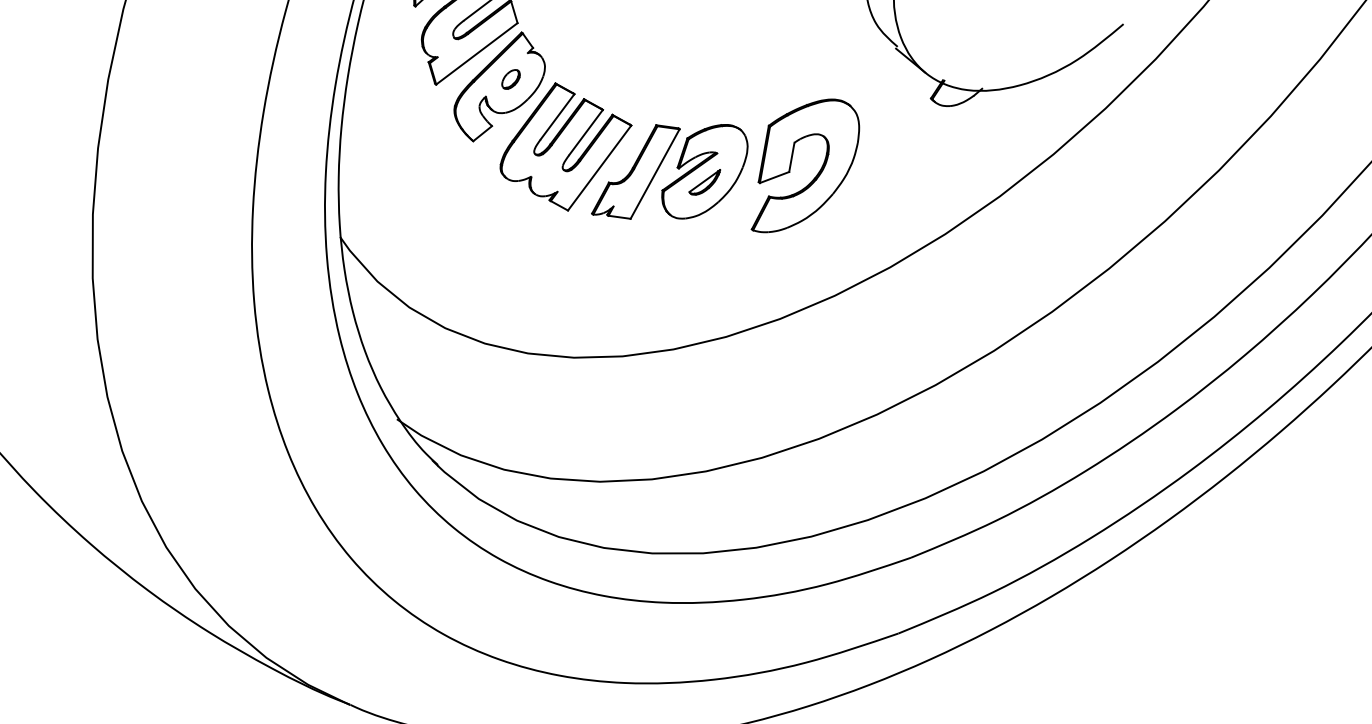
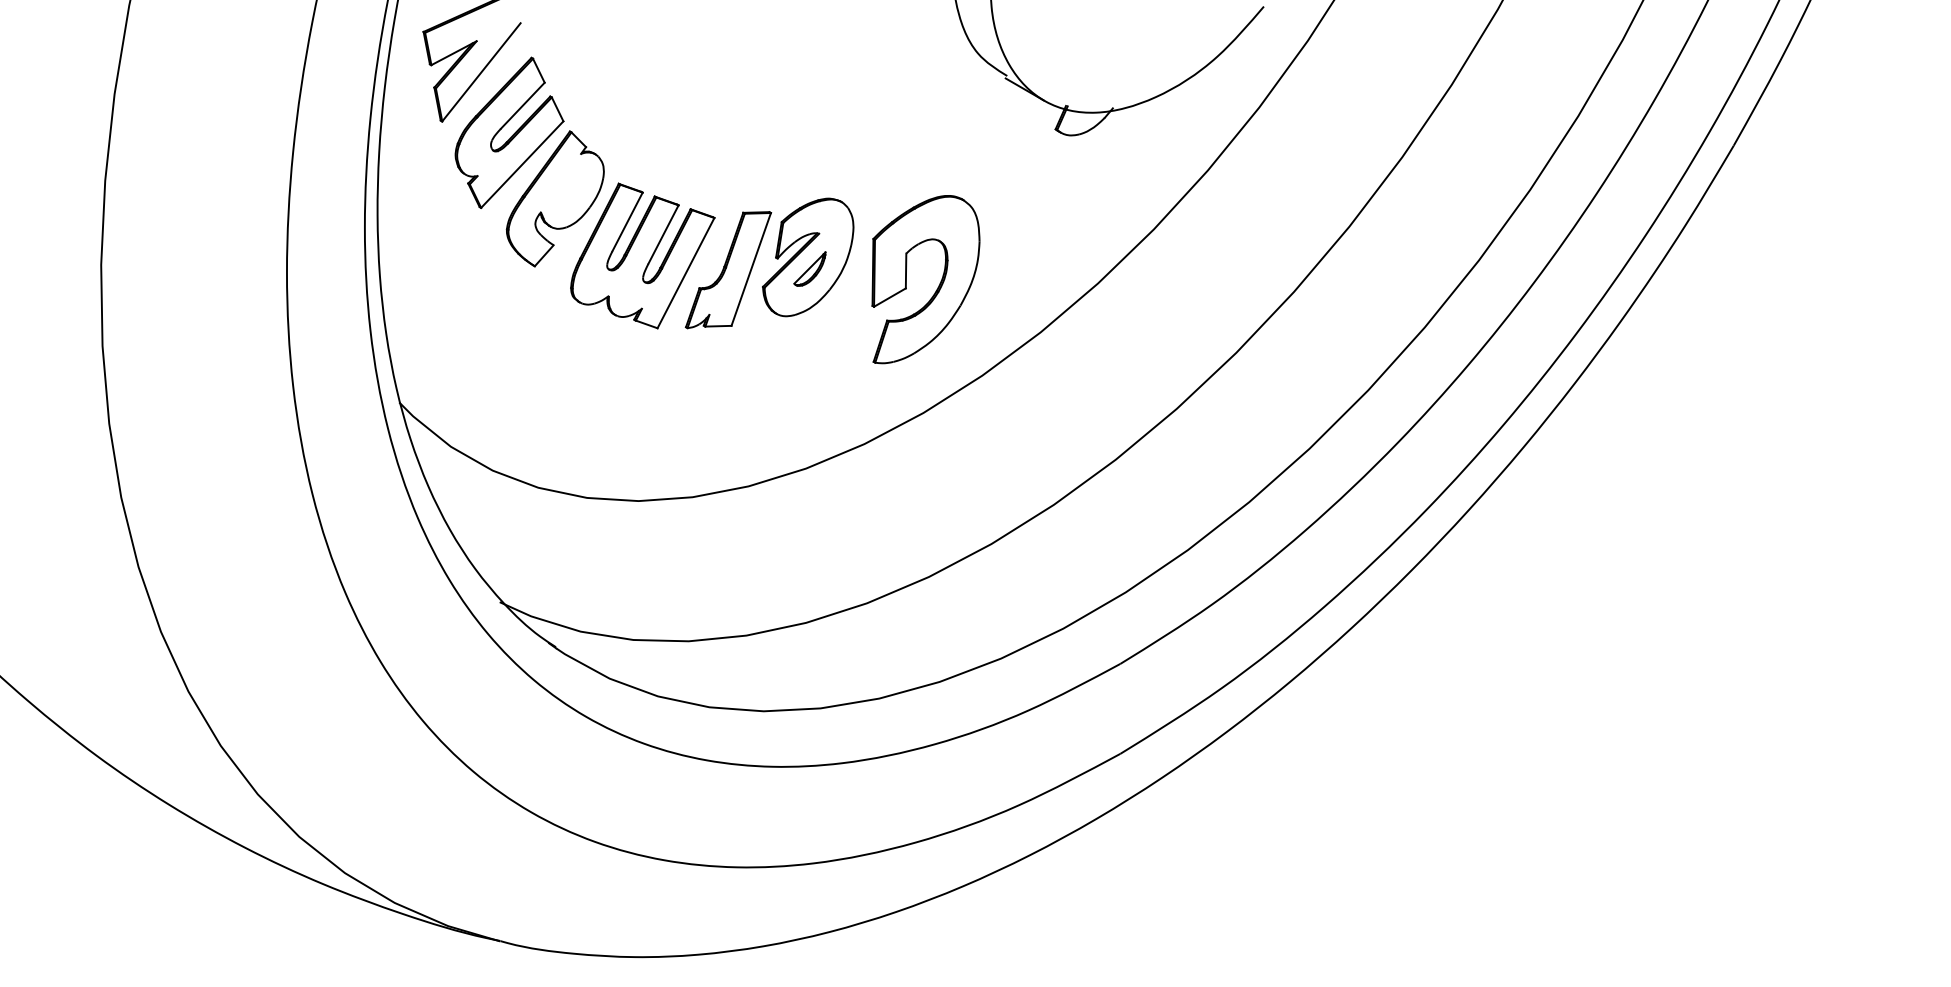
part: (510, 79) -> (566, 187), removed
part: (817, 174) -> (938, 285), moved

